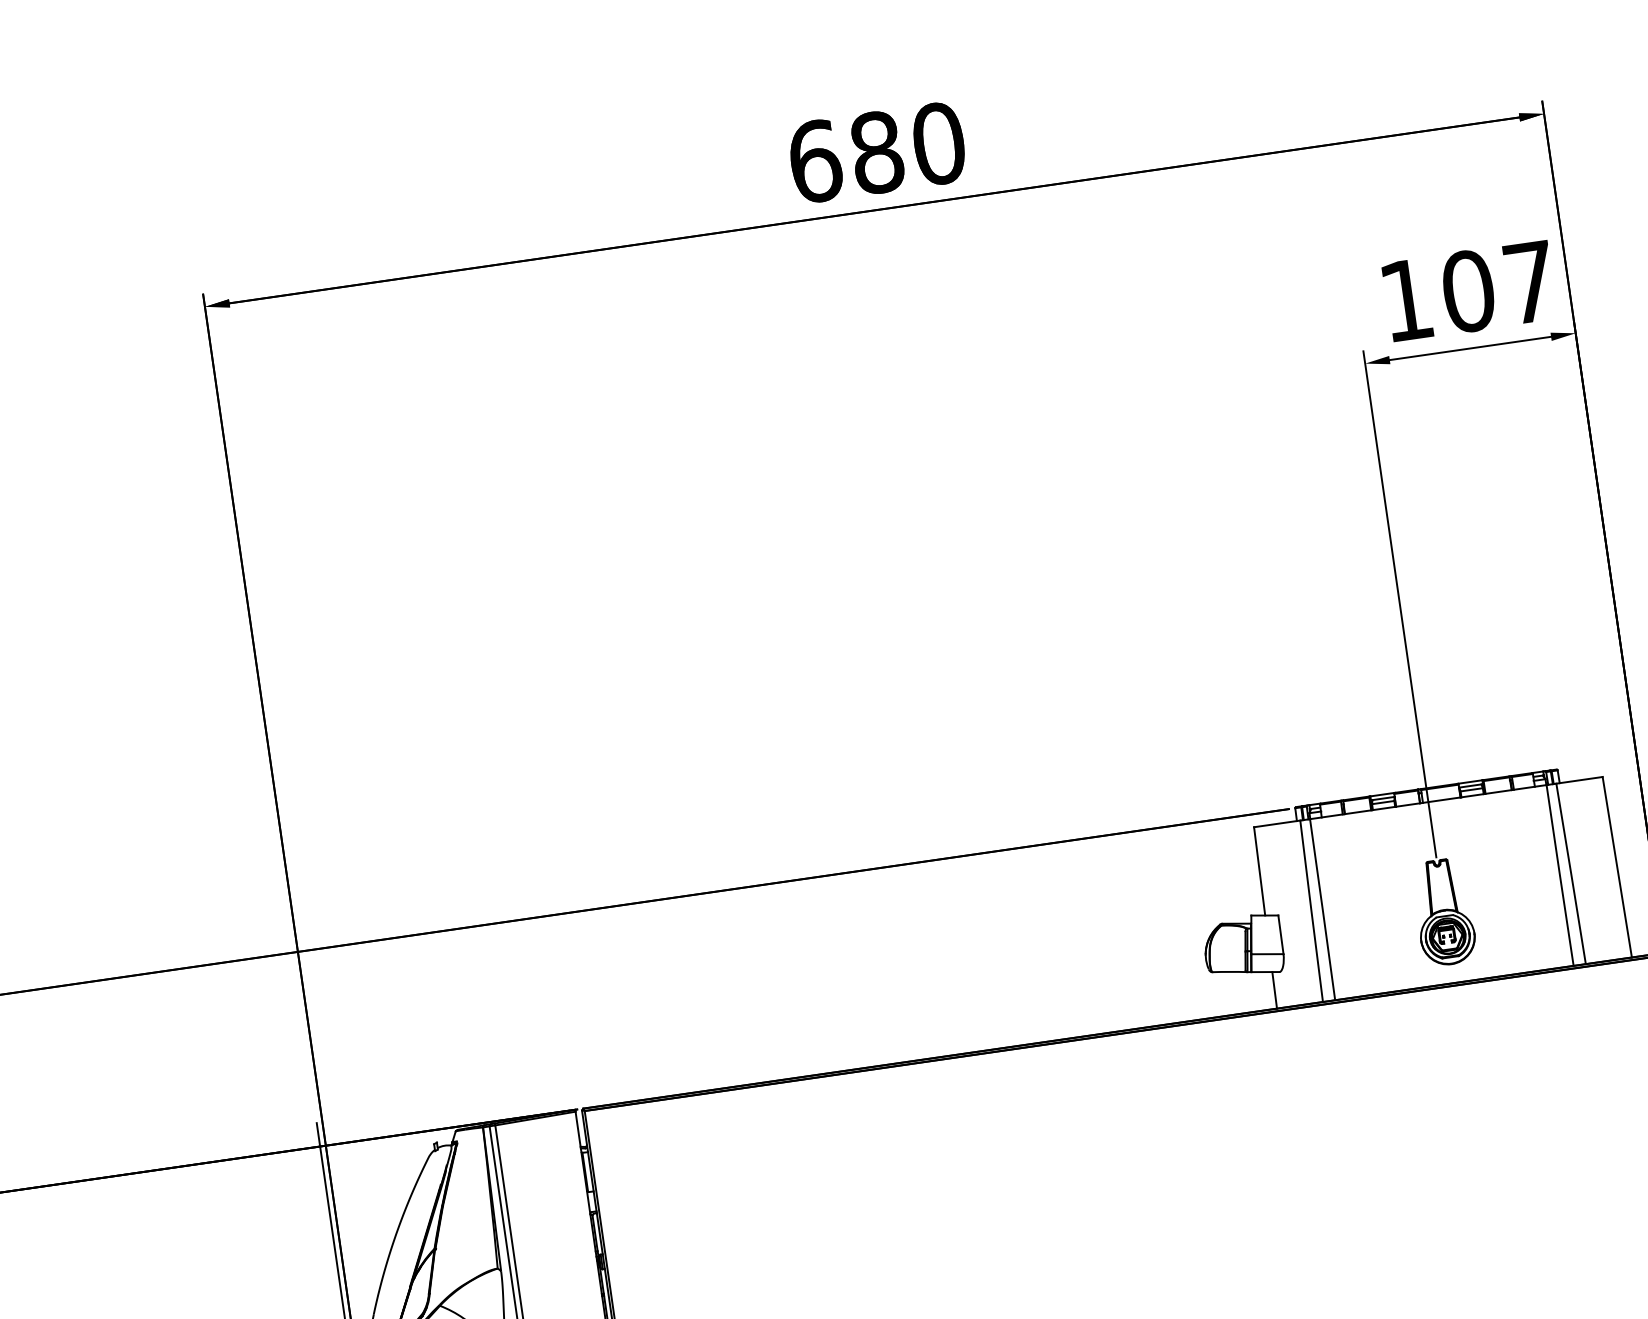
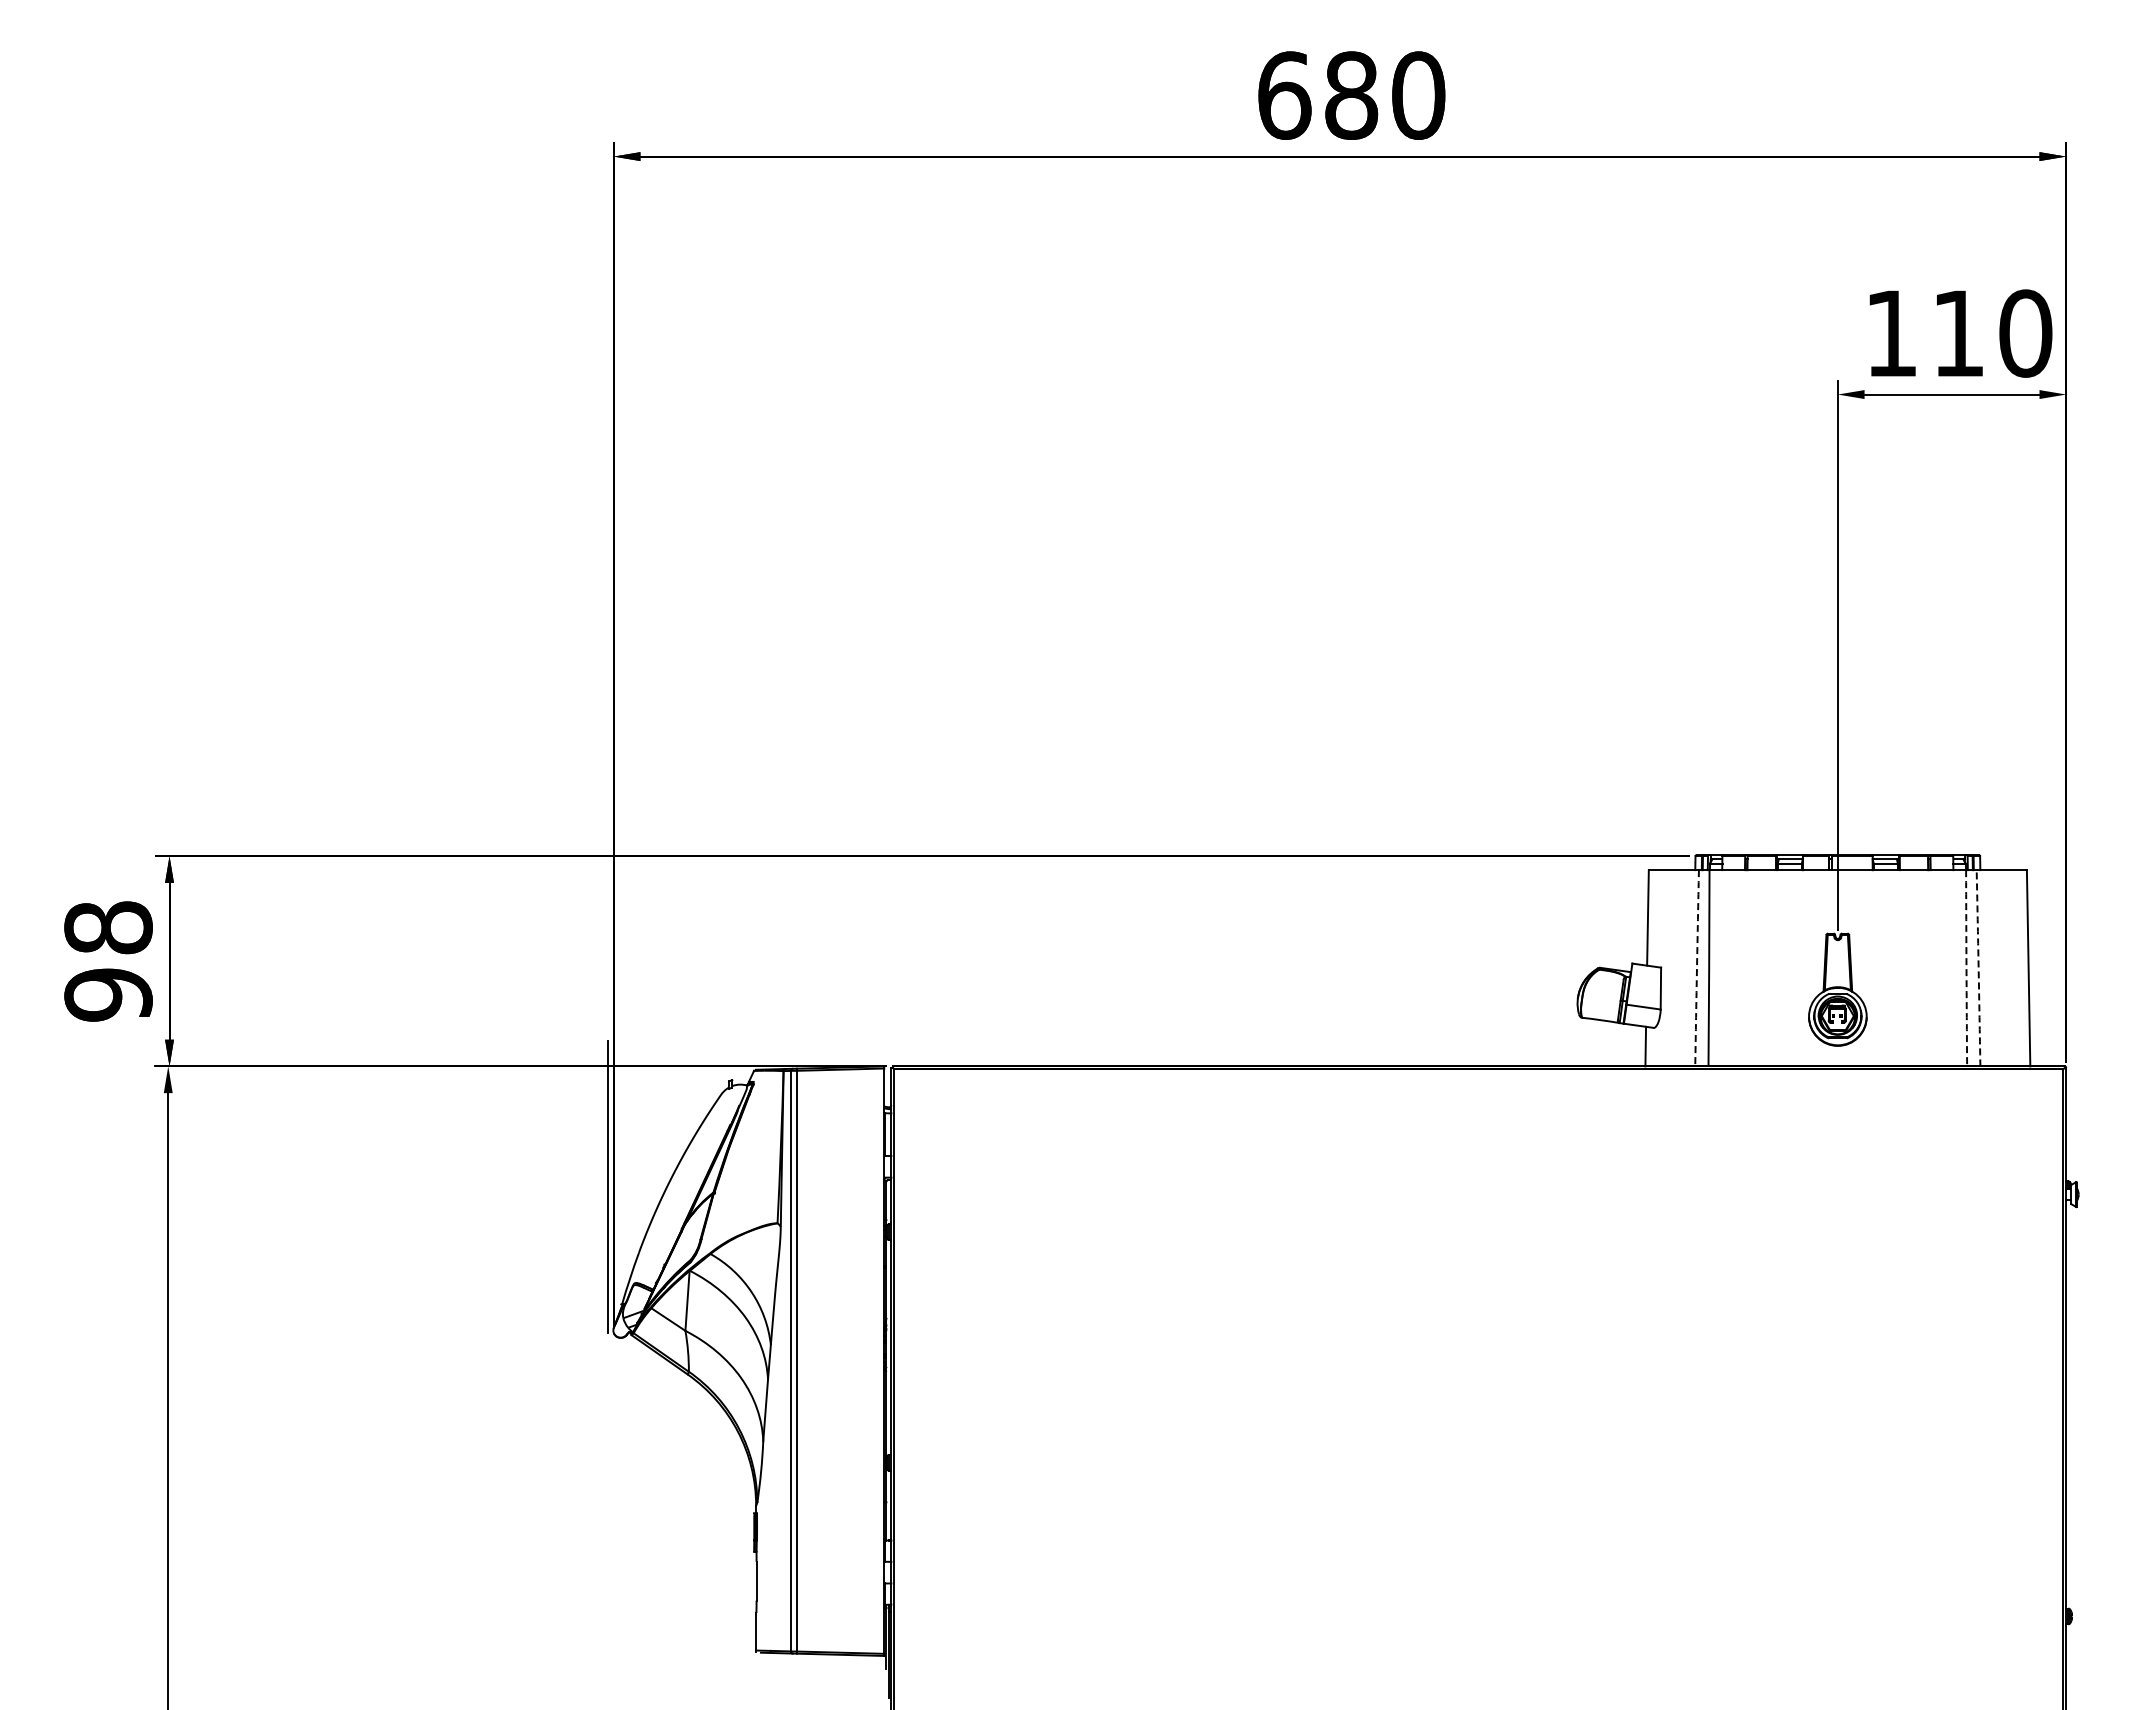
text: (1499, 286) -> (1992, 333), 107 -> 110
arc: (1571, 874) -> (1978, 968), solid -> dashed
arc: (1560, 875) -> (1966, 968), solid -> dashed
arc: (1312, 911) -> (1697, 968), solid -> dashed

